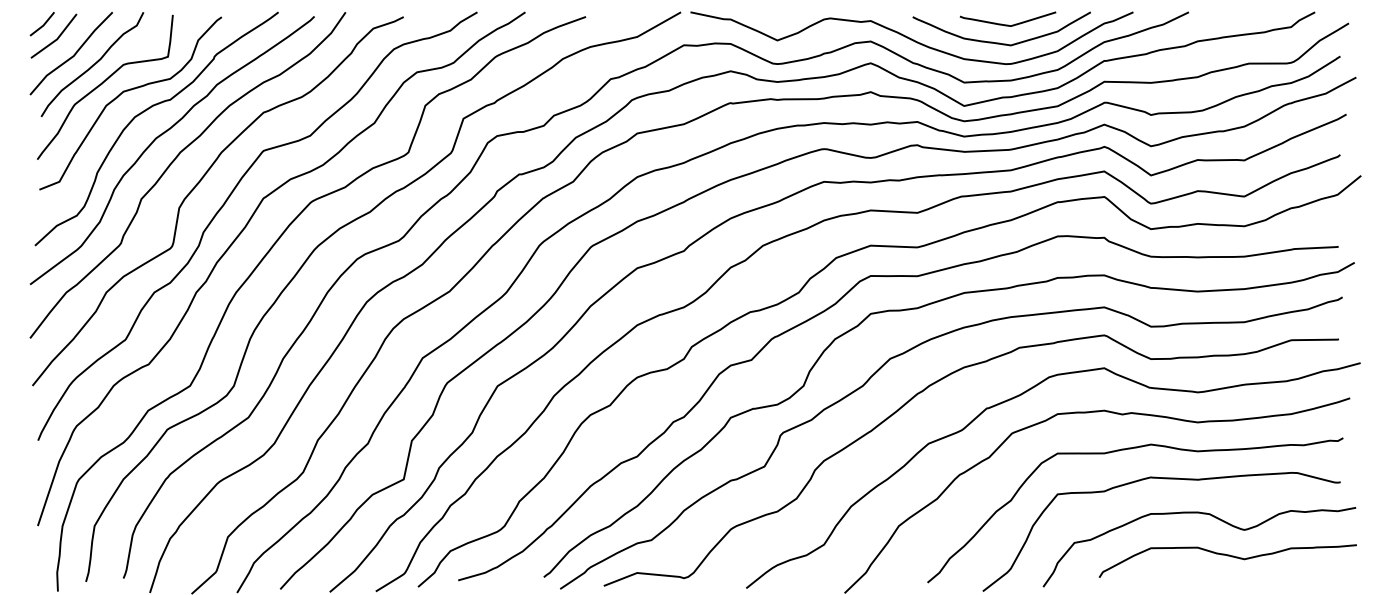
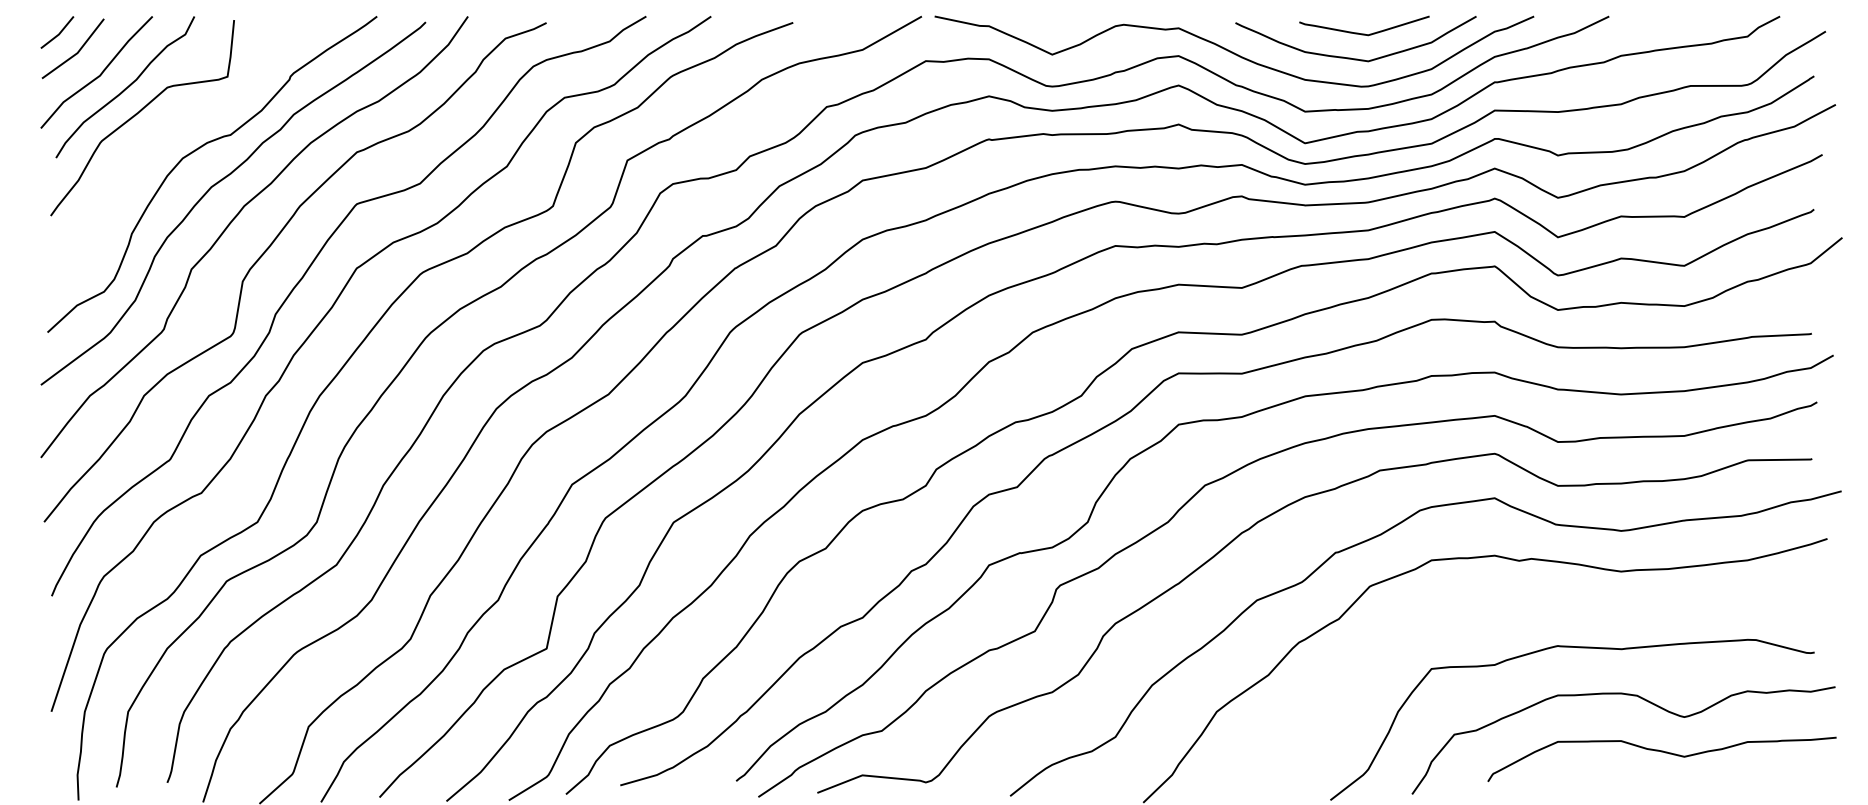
curve: (128, 91) -> (174, 123), removed
curve: (1124, 450) -> (1522, 609), removed

